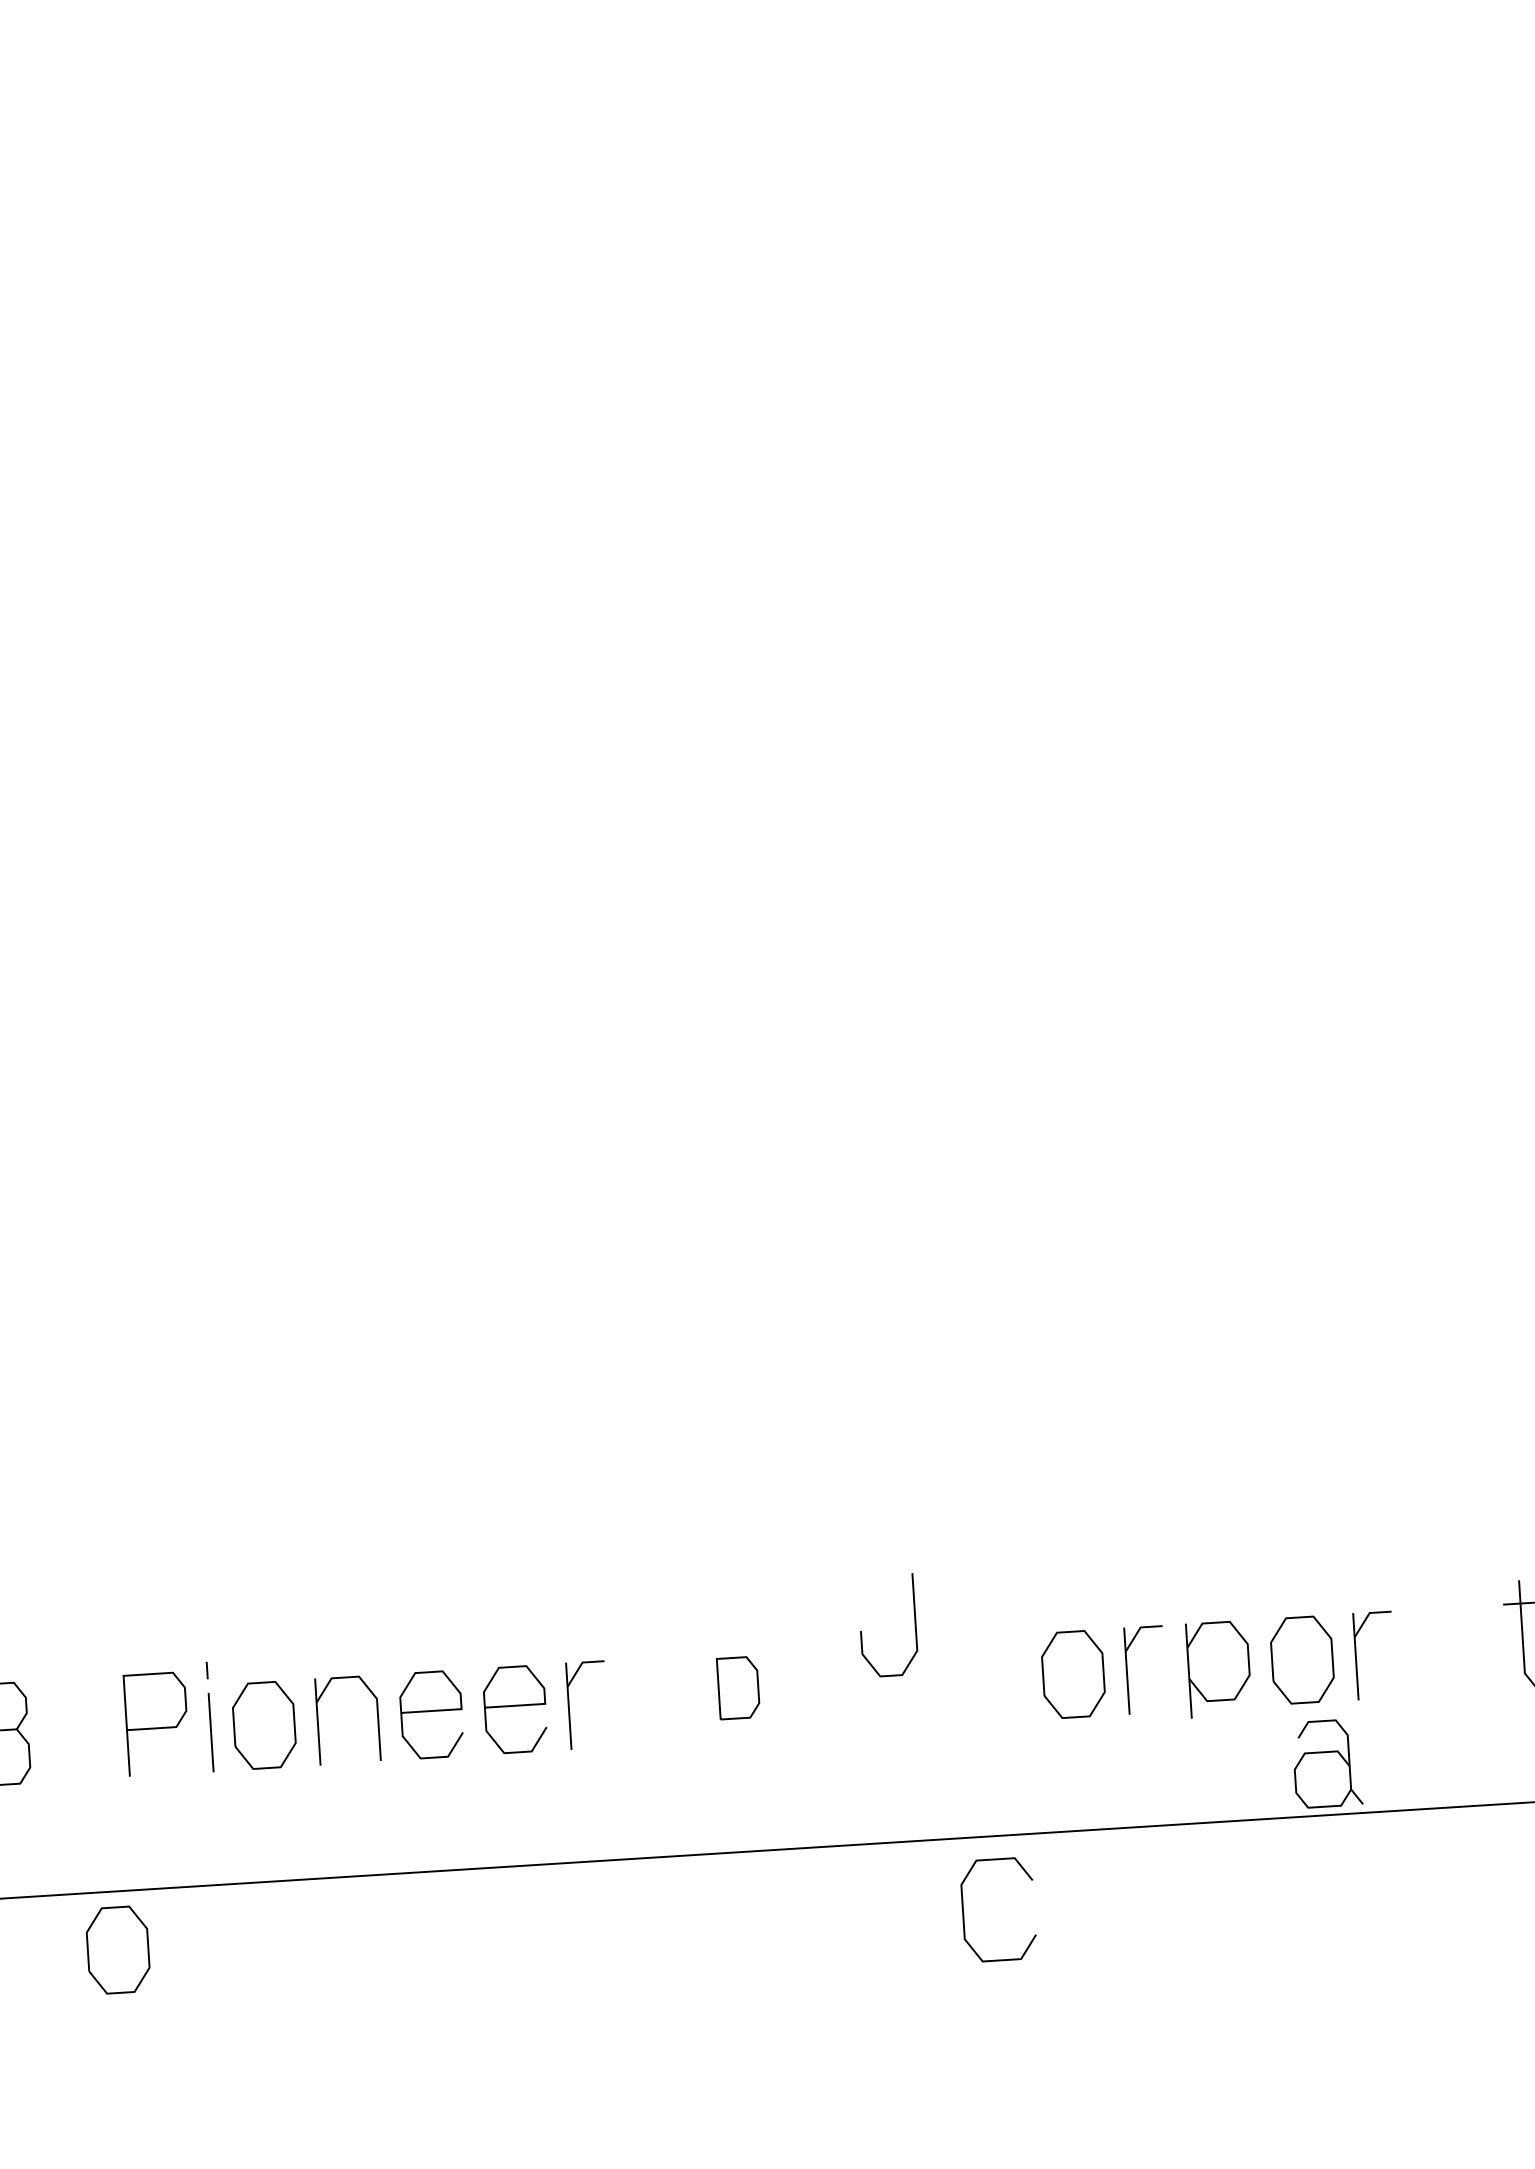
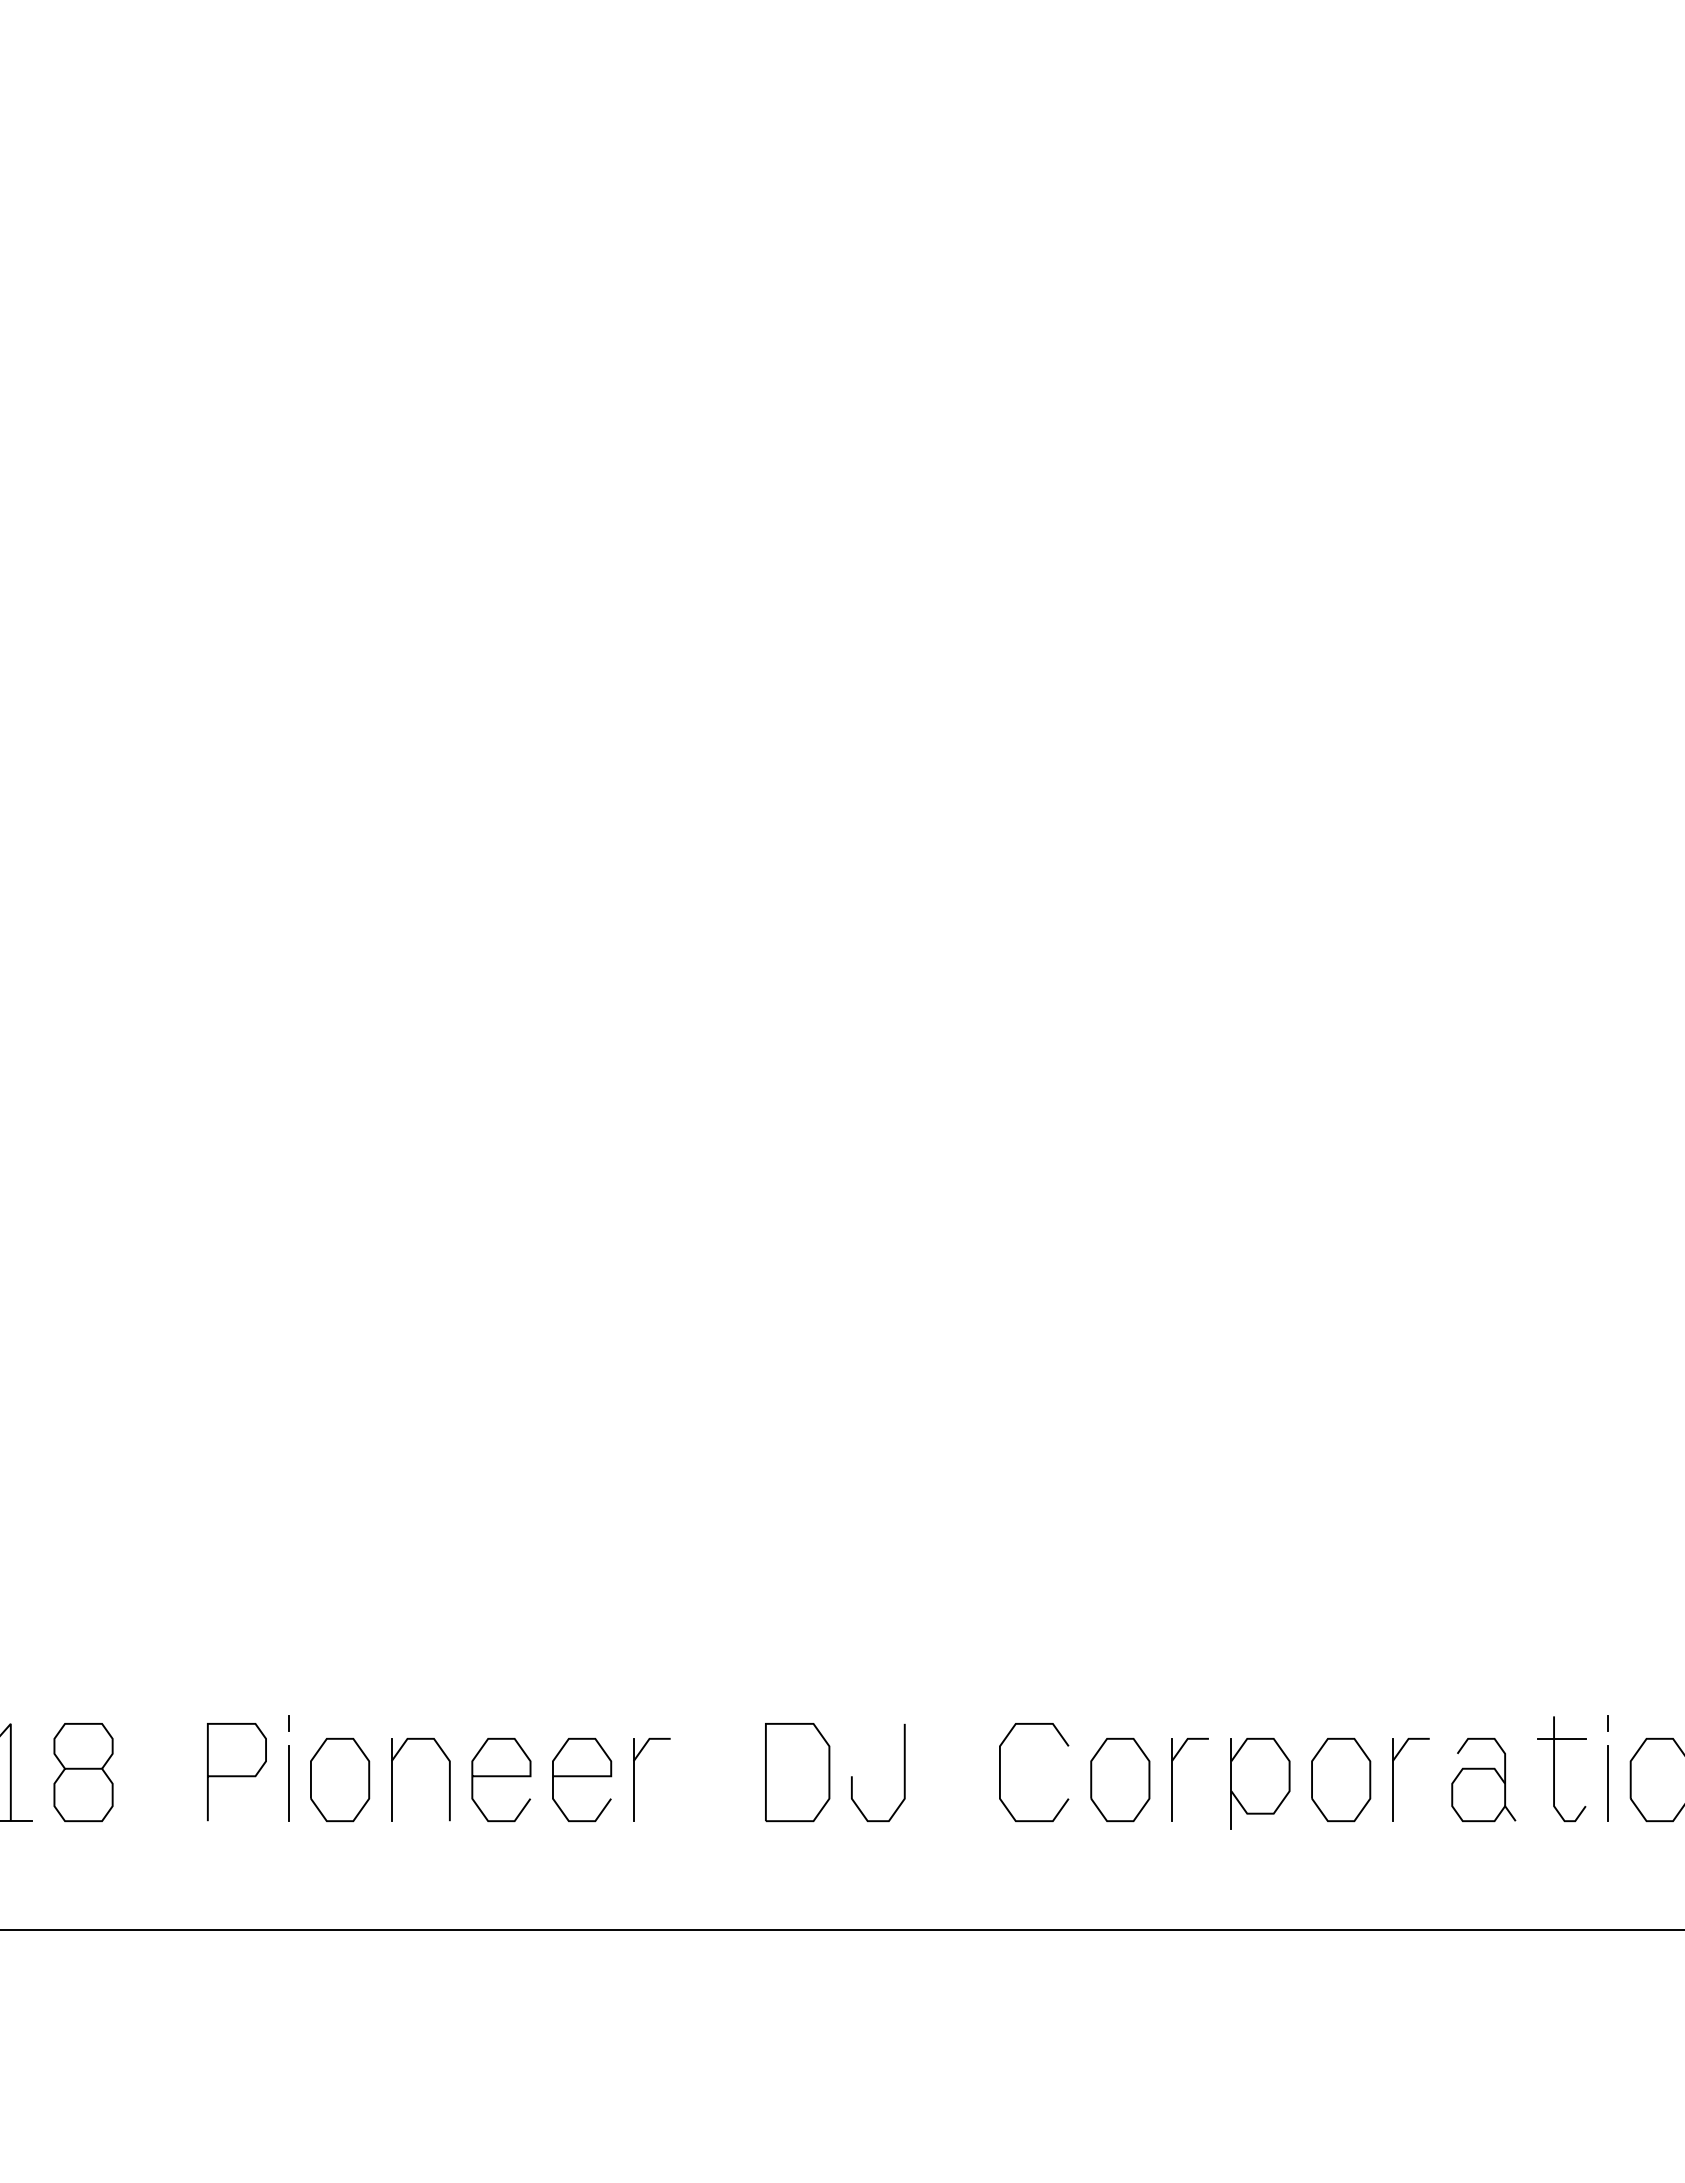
curve: (914, 1623) -> (903, 1772), moved
part: (738, 1687) -> (797, 1772), size x1.67
part: (1326, 1763) -> (1483, 1779), moved
curve: (963, 1912) -> (1000, 1772), moved
part: (118, 1949) -> (186, 1986), removed

